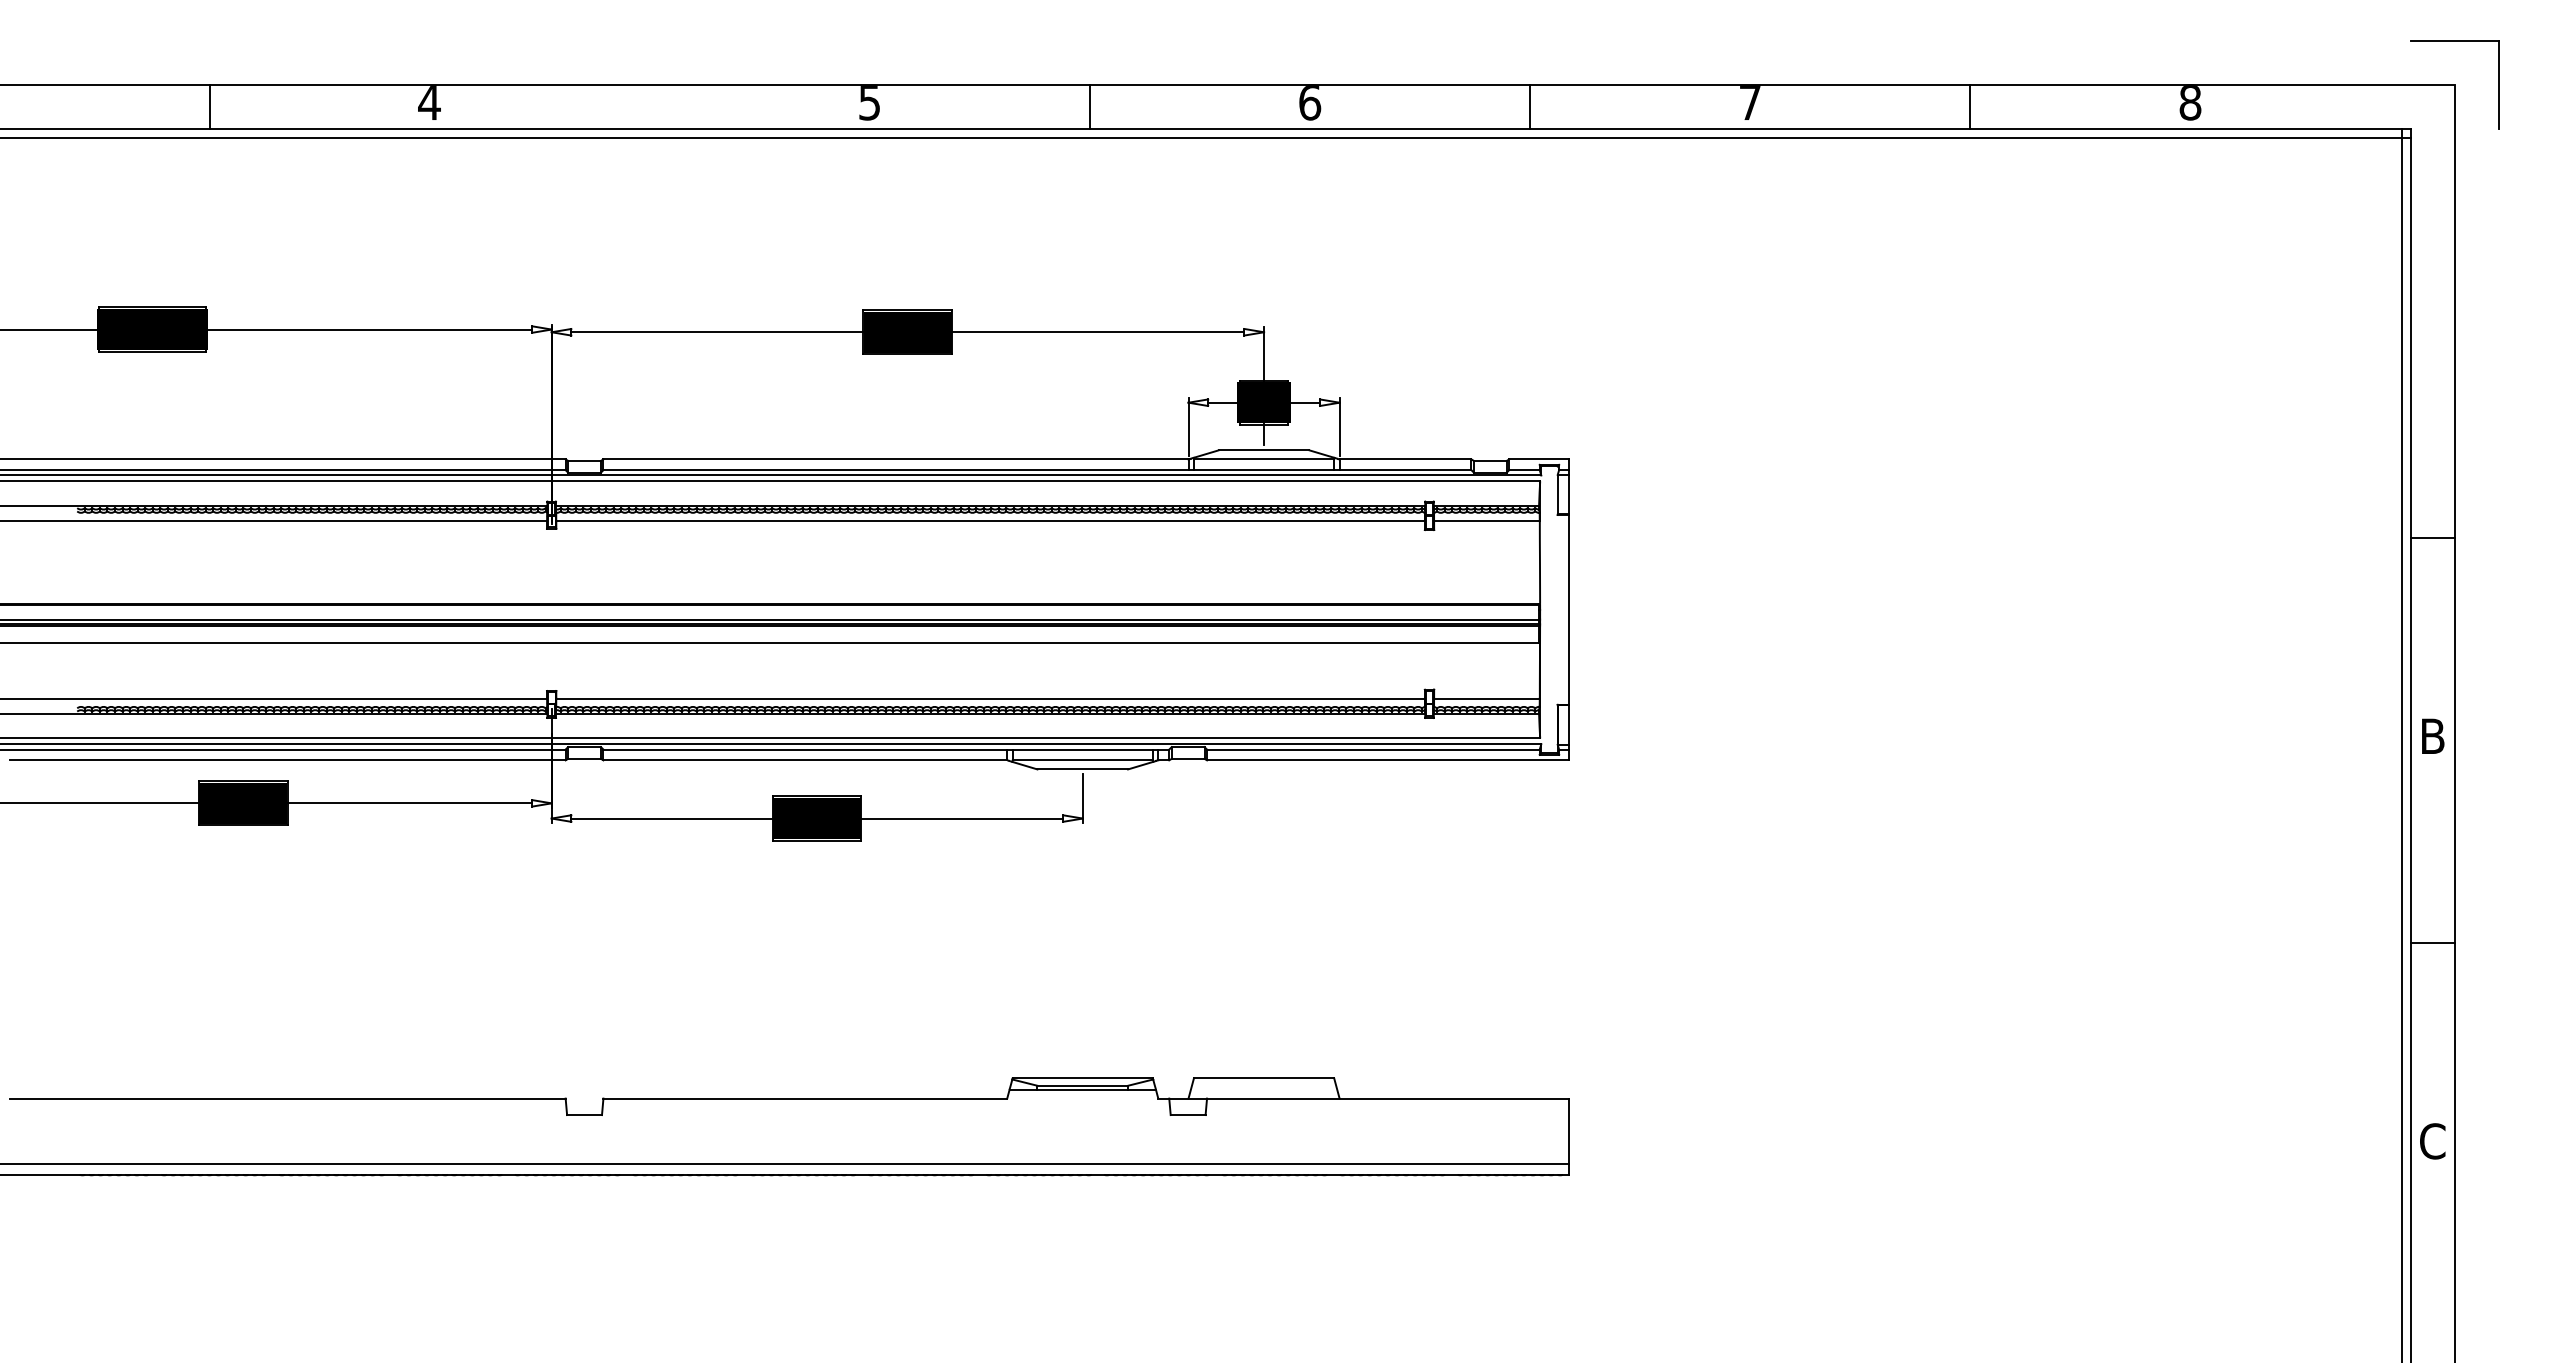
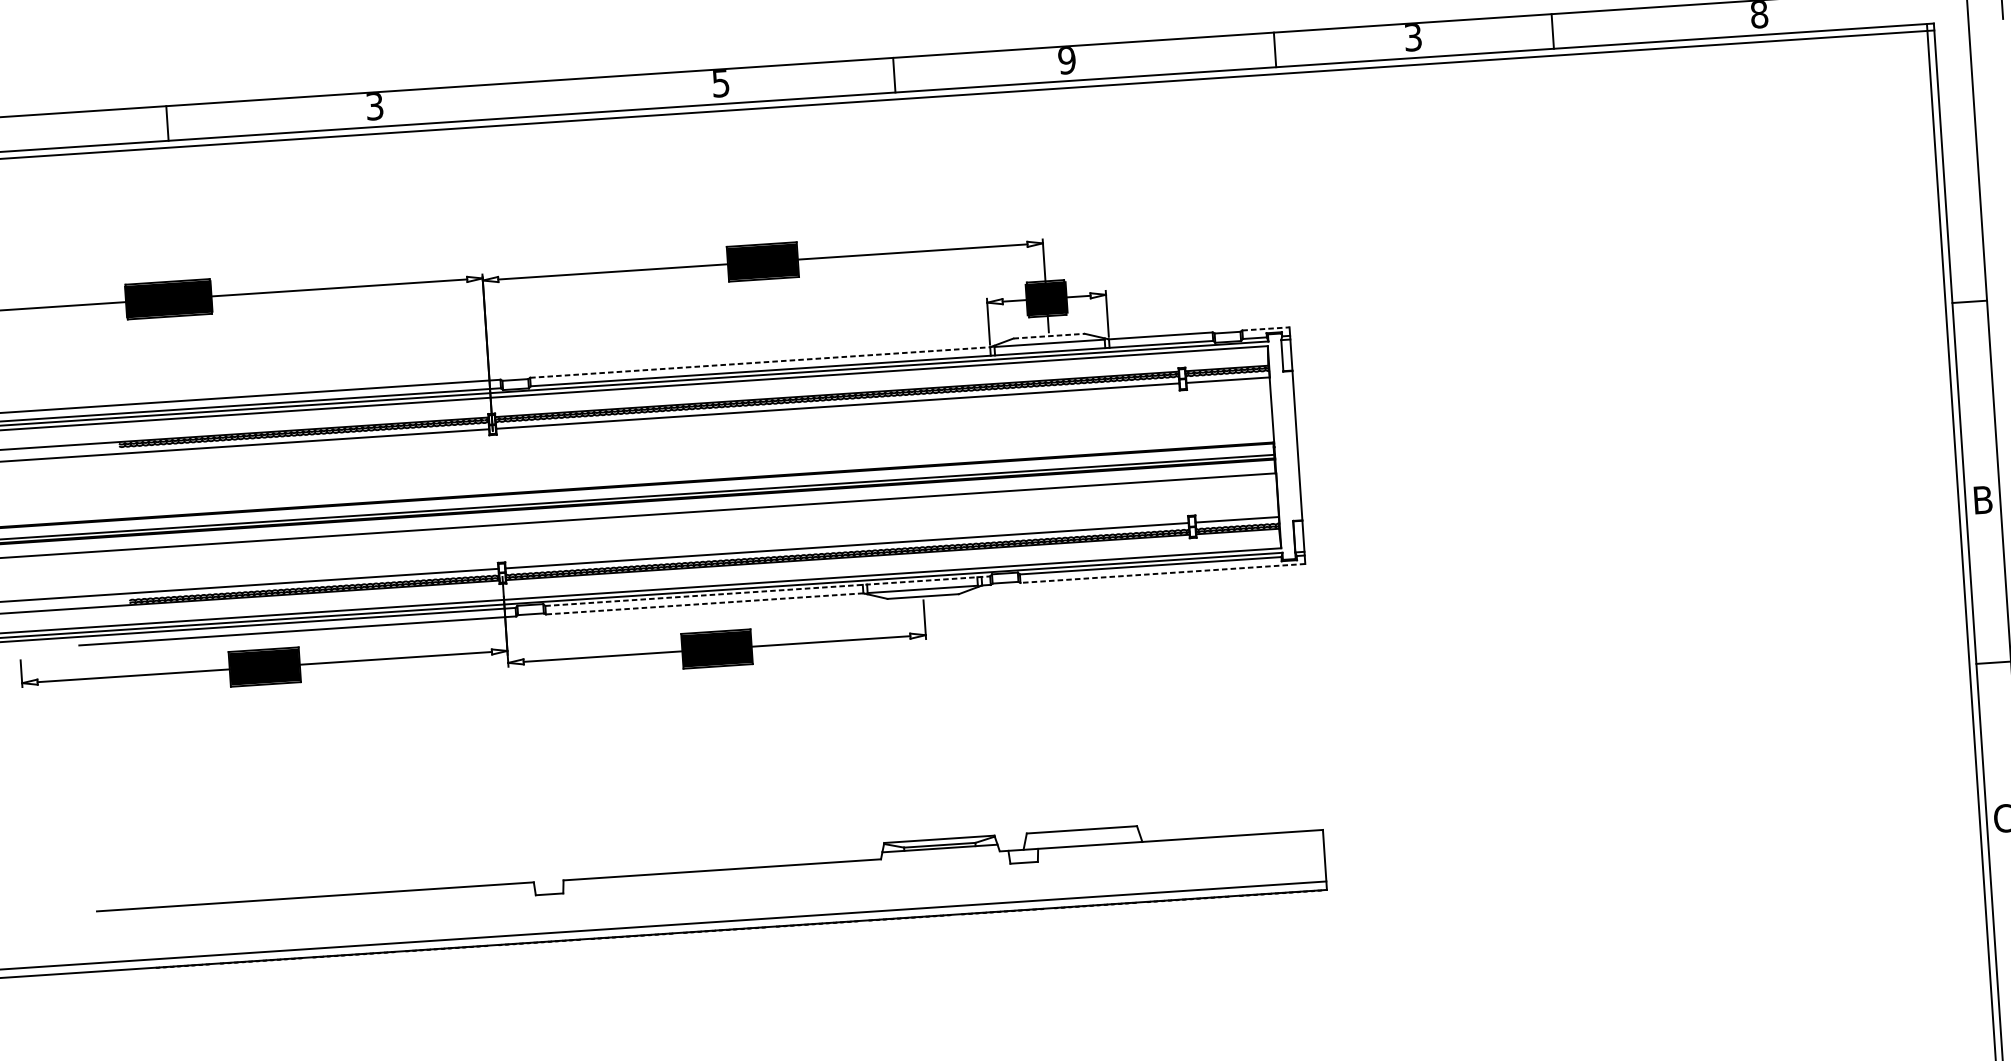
text: (429, 103) -> (374, 107), 4 -> 3
text: (1310, 103) -> (1067, 61), 6 -> 9
text: (1749, 103) -> (1412, 38), 7 -> 3
line: (209, 106) -> (167, 123), moved
line: (1530, 106) -> (1275, 49), moved
line: (1970, 106) -> (1552, 31), moved
line: (1264, 450) -> (1049, 336), solid -> dashed
line: (895, 459) -> (759, 362), solid -> dashed
line: (1539, 459) -> (1266, 329), solid -> dashed
line: (2432, 538) -> (1969, 302), moved
line: (886, 749) -> (767, 591), solid -> dashed
line: (805, 760) -> (704, 604), solid -> dashed
line: (1387, 760) -> (1162, 573), solid -> dashed

